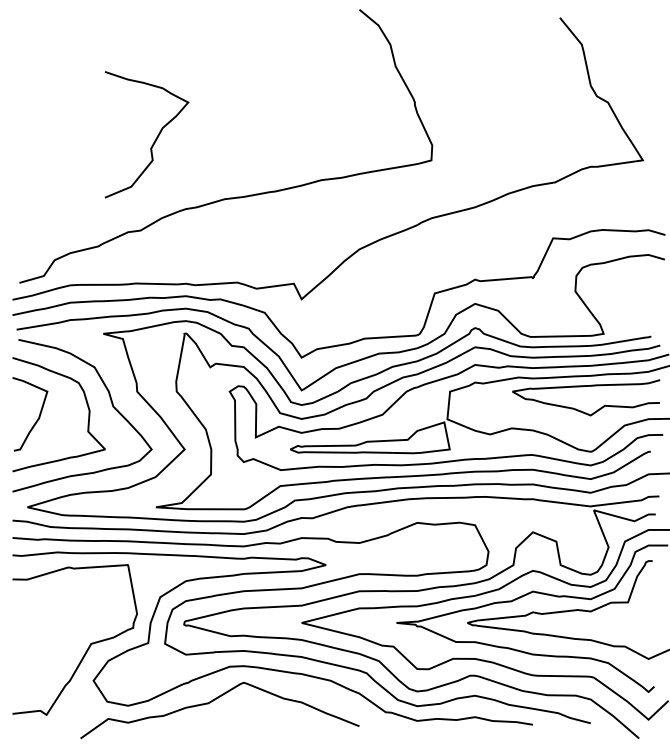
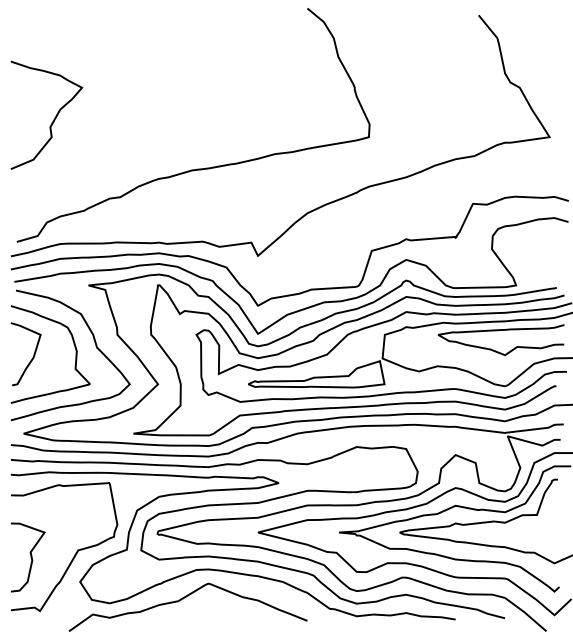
curve: (155, 137) -> (54, 117), moved
curve: (35, 652) -> (30, 557), added

